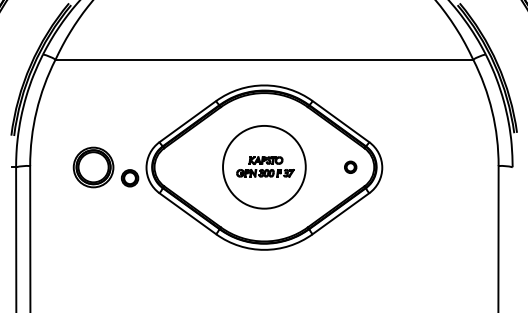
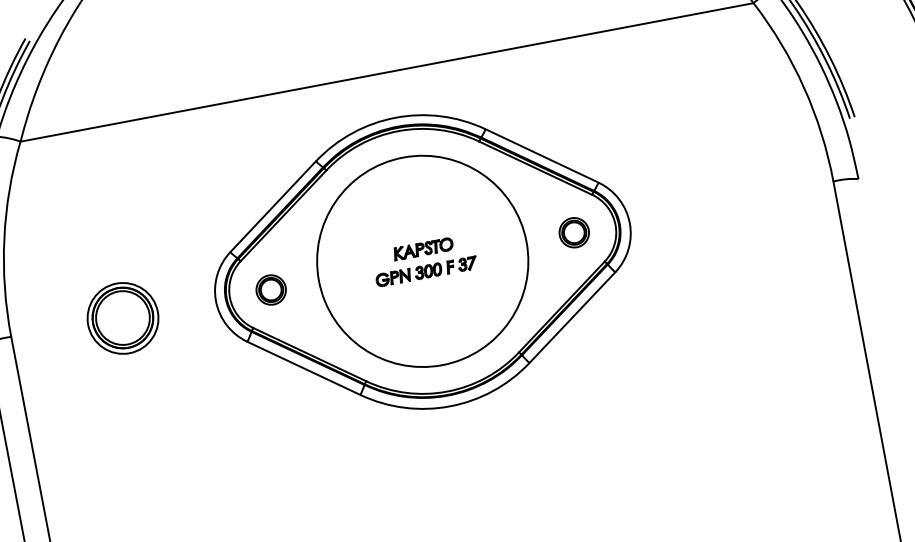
circle: (264, 167) -> (422, 261), size x1.43
part: (350, 167) -> (573, 233), size x1.43
part: (129, 178) -> (270, 290), moved

